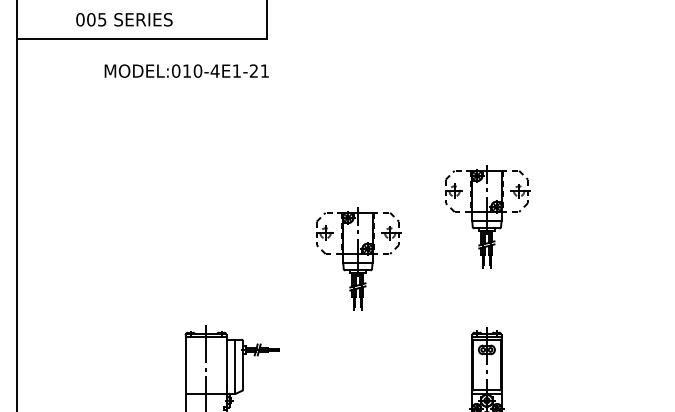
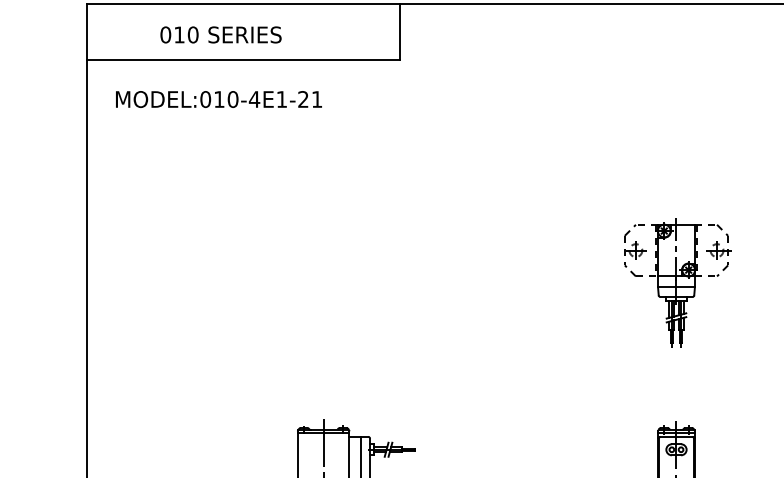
text: (96, 19) -> (185, 34), 005 -> 010
text: (186, 70) -> (218, 98), moved
part: (358, 258) -> (515, 334), removed

